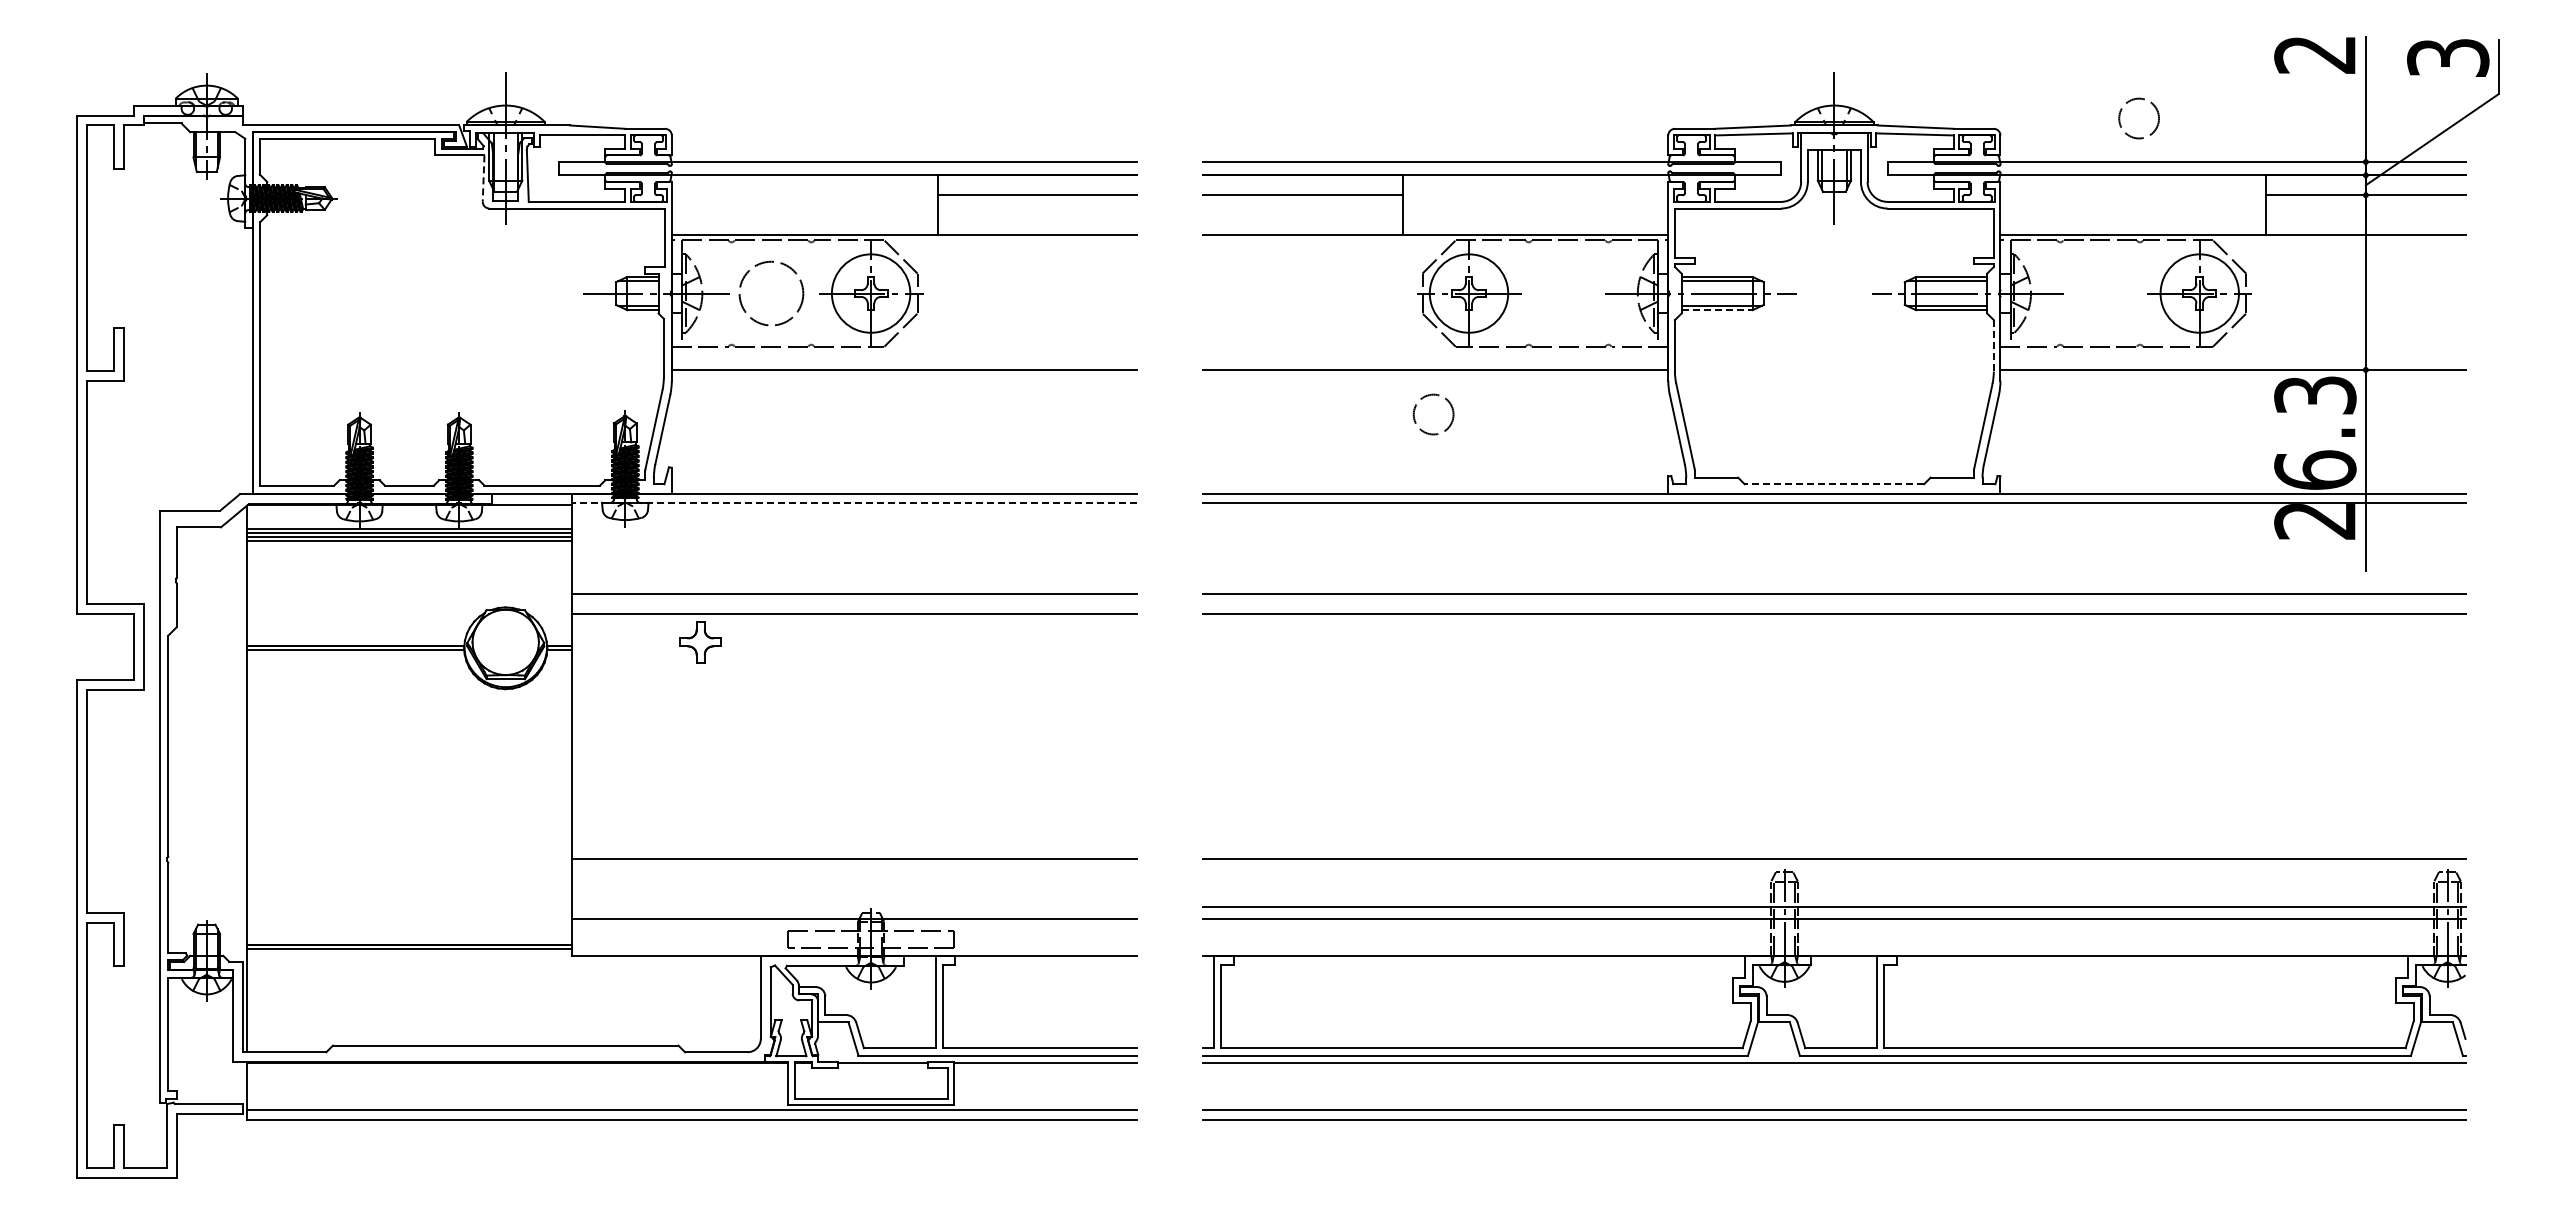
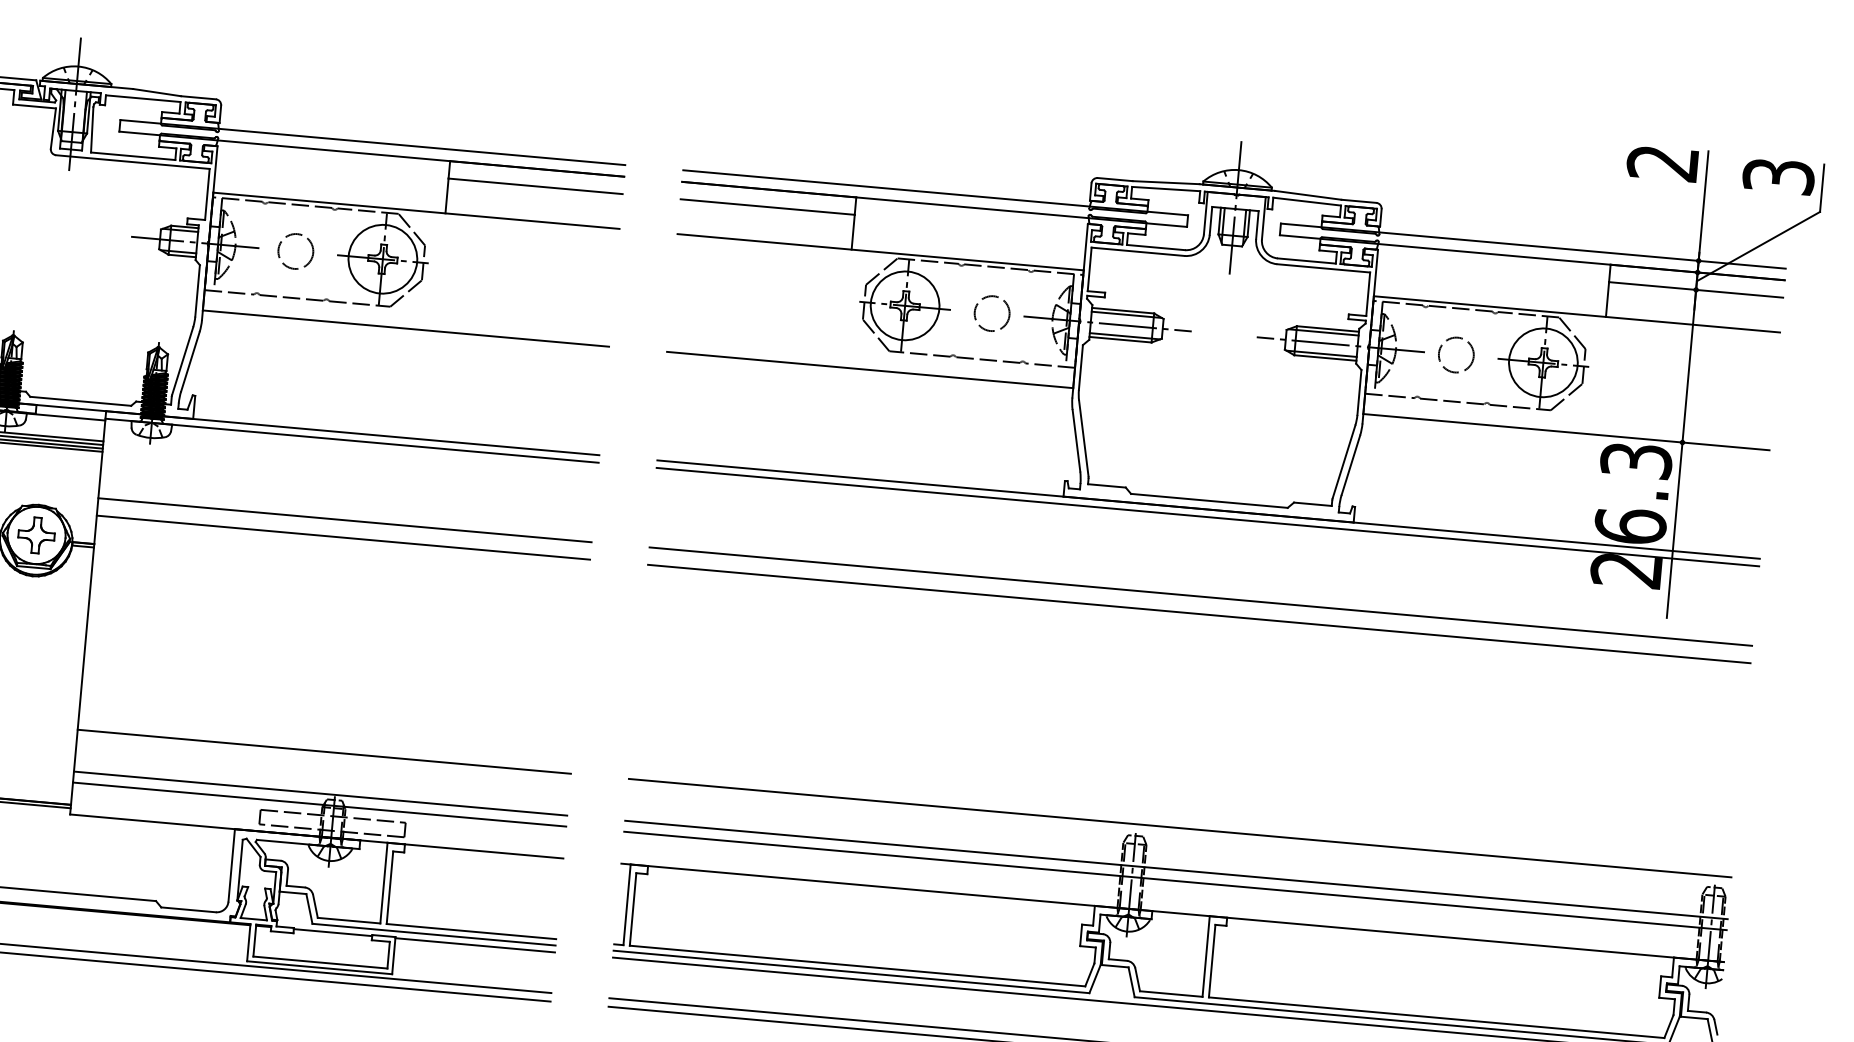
circle: (2138, 118) -> (1455, 354), moved
line: (483, 179) -> (53, 129), dashed -> solid
circle: (771, 293) -> (295, 251), size x0.62
line: (1717, 310) -> (1120, 340), dashed -> solid
line: (1993, 345) -> (1359, 392), dashed -> solid
circle: (1433, 414) -> (992, 313), moved
line: (1834, 484) -> (1209, 501), dashed -> solid
line: (854, 502) -> (352, 440), dashed -> solid
part: (700, 642) -> (36, 535), moved
line: (854, 906) -> (320, 793), added

